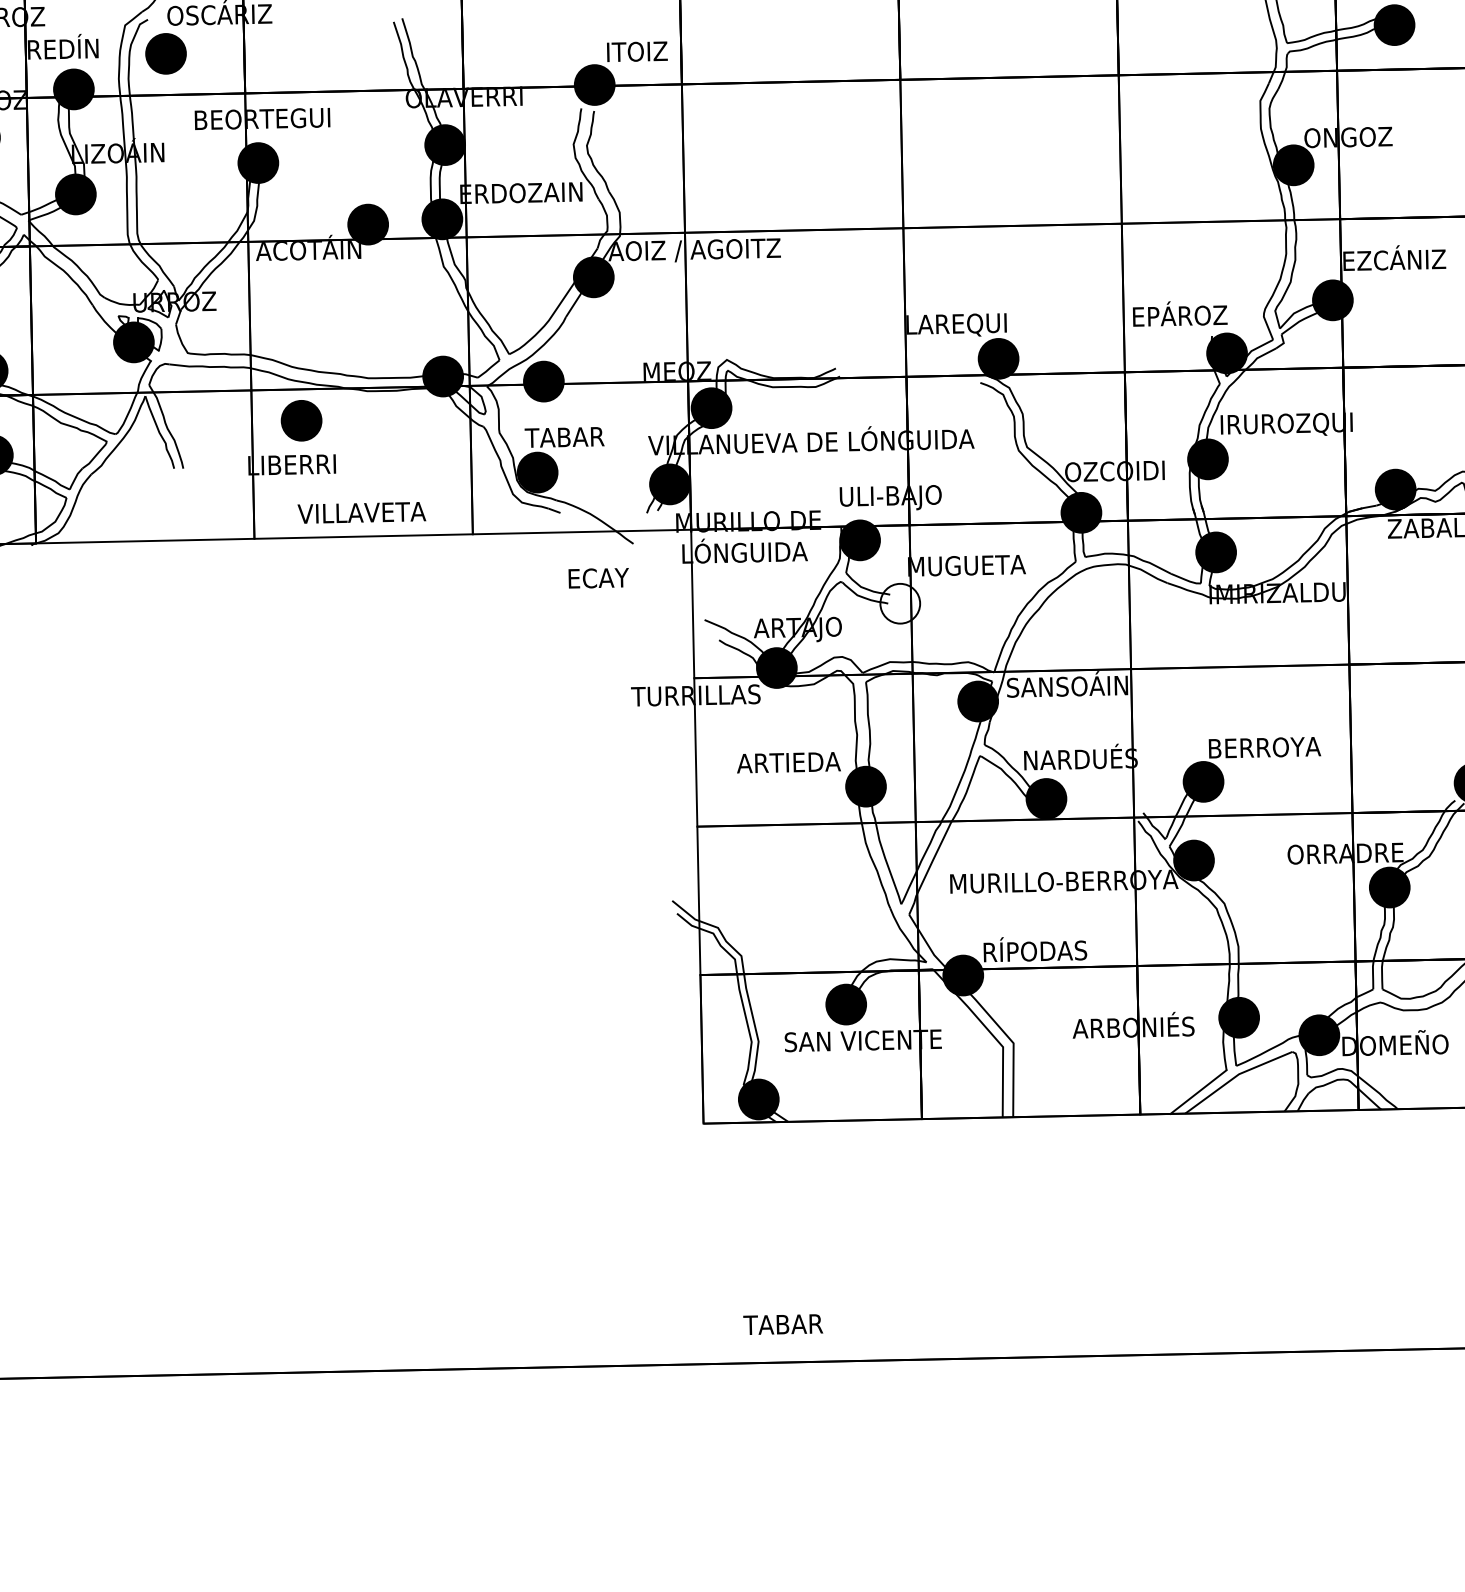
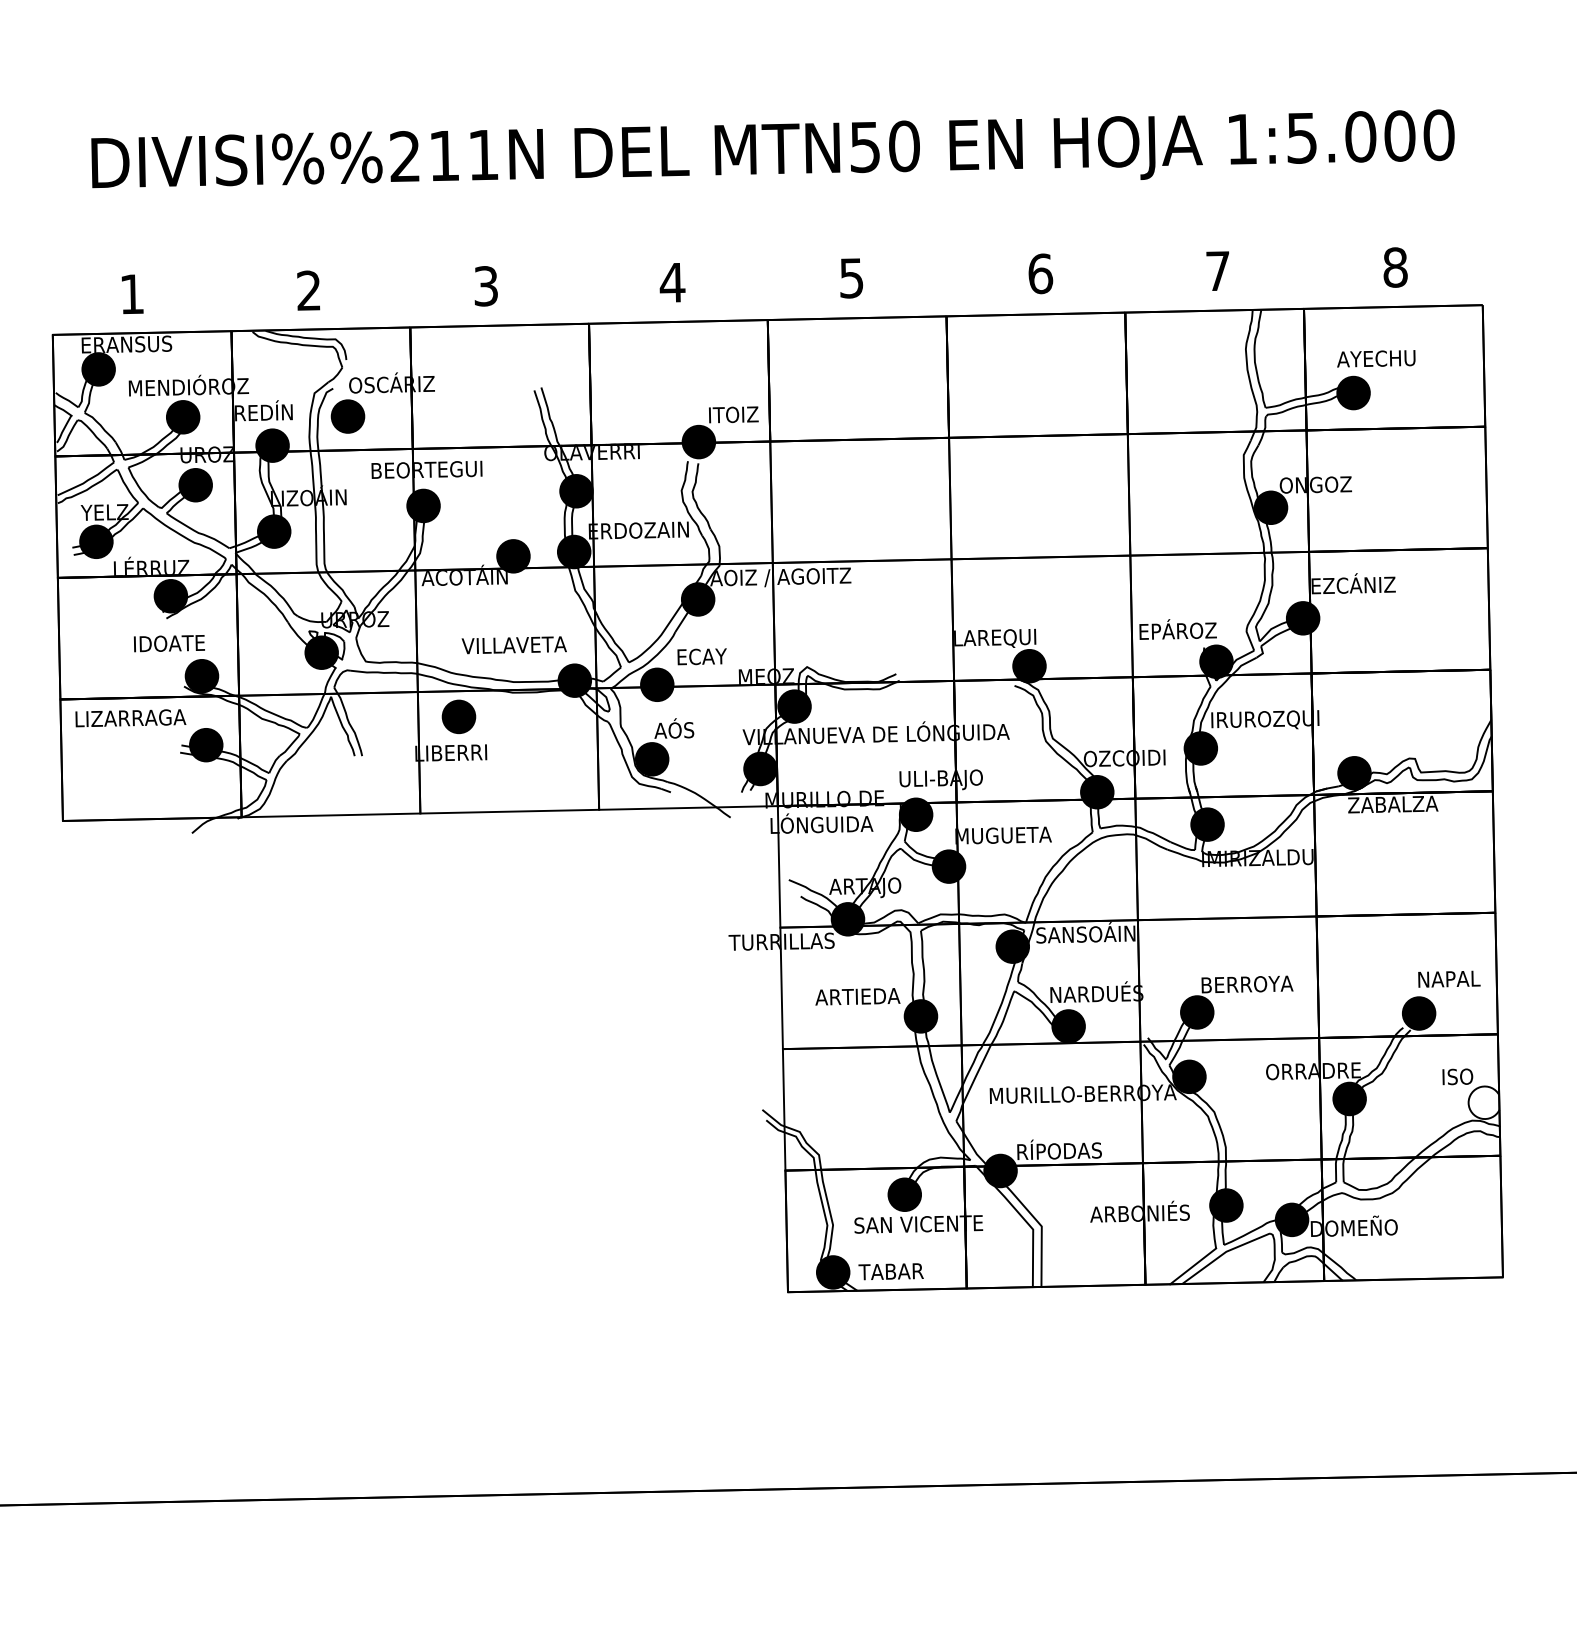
text: (563, 434) -> (673, 728), TABAR -> AÓS
text: (360, 513) -> (513, 645), moved
text: (597, 577) -> (701, 656), moved
fill: (899, 603) -> (948, 866), added
text: (782, 1324) -> (890, 1271), moved

